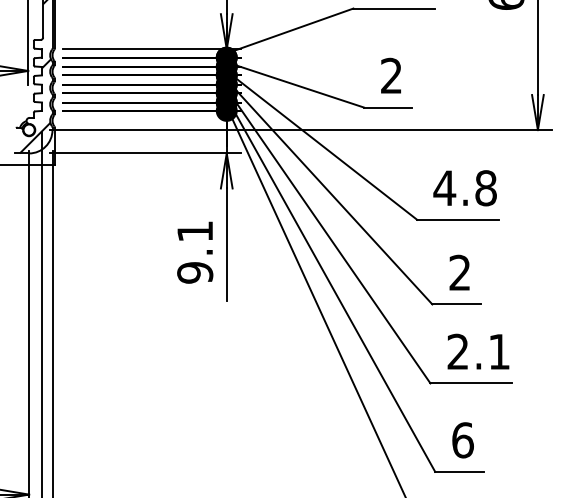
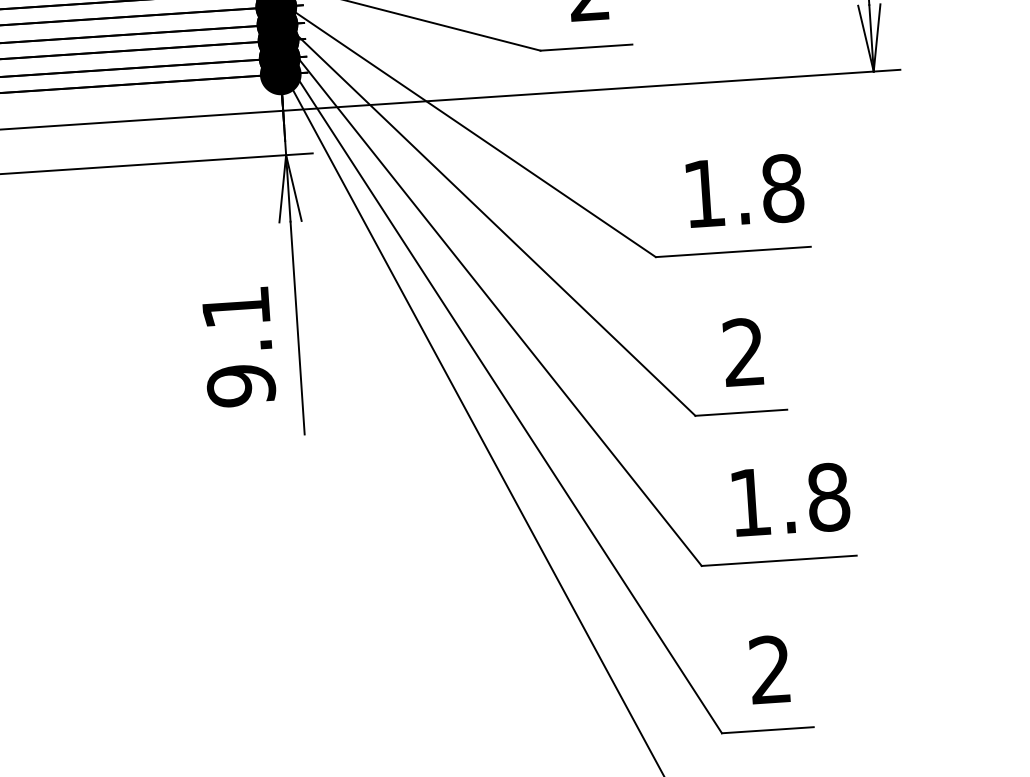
text: (444, 187) -> (703, 192), 4.8 -> 1.8
text: (478, 351) -> (788, 499), 2.1 -> 1.8
text: (462, 440) -> (769, 670), 6 -> 2

